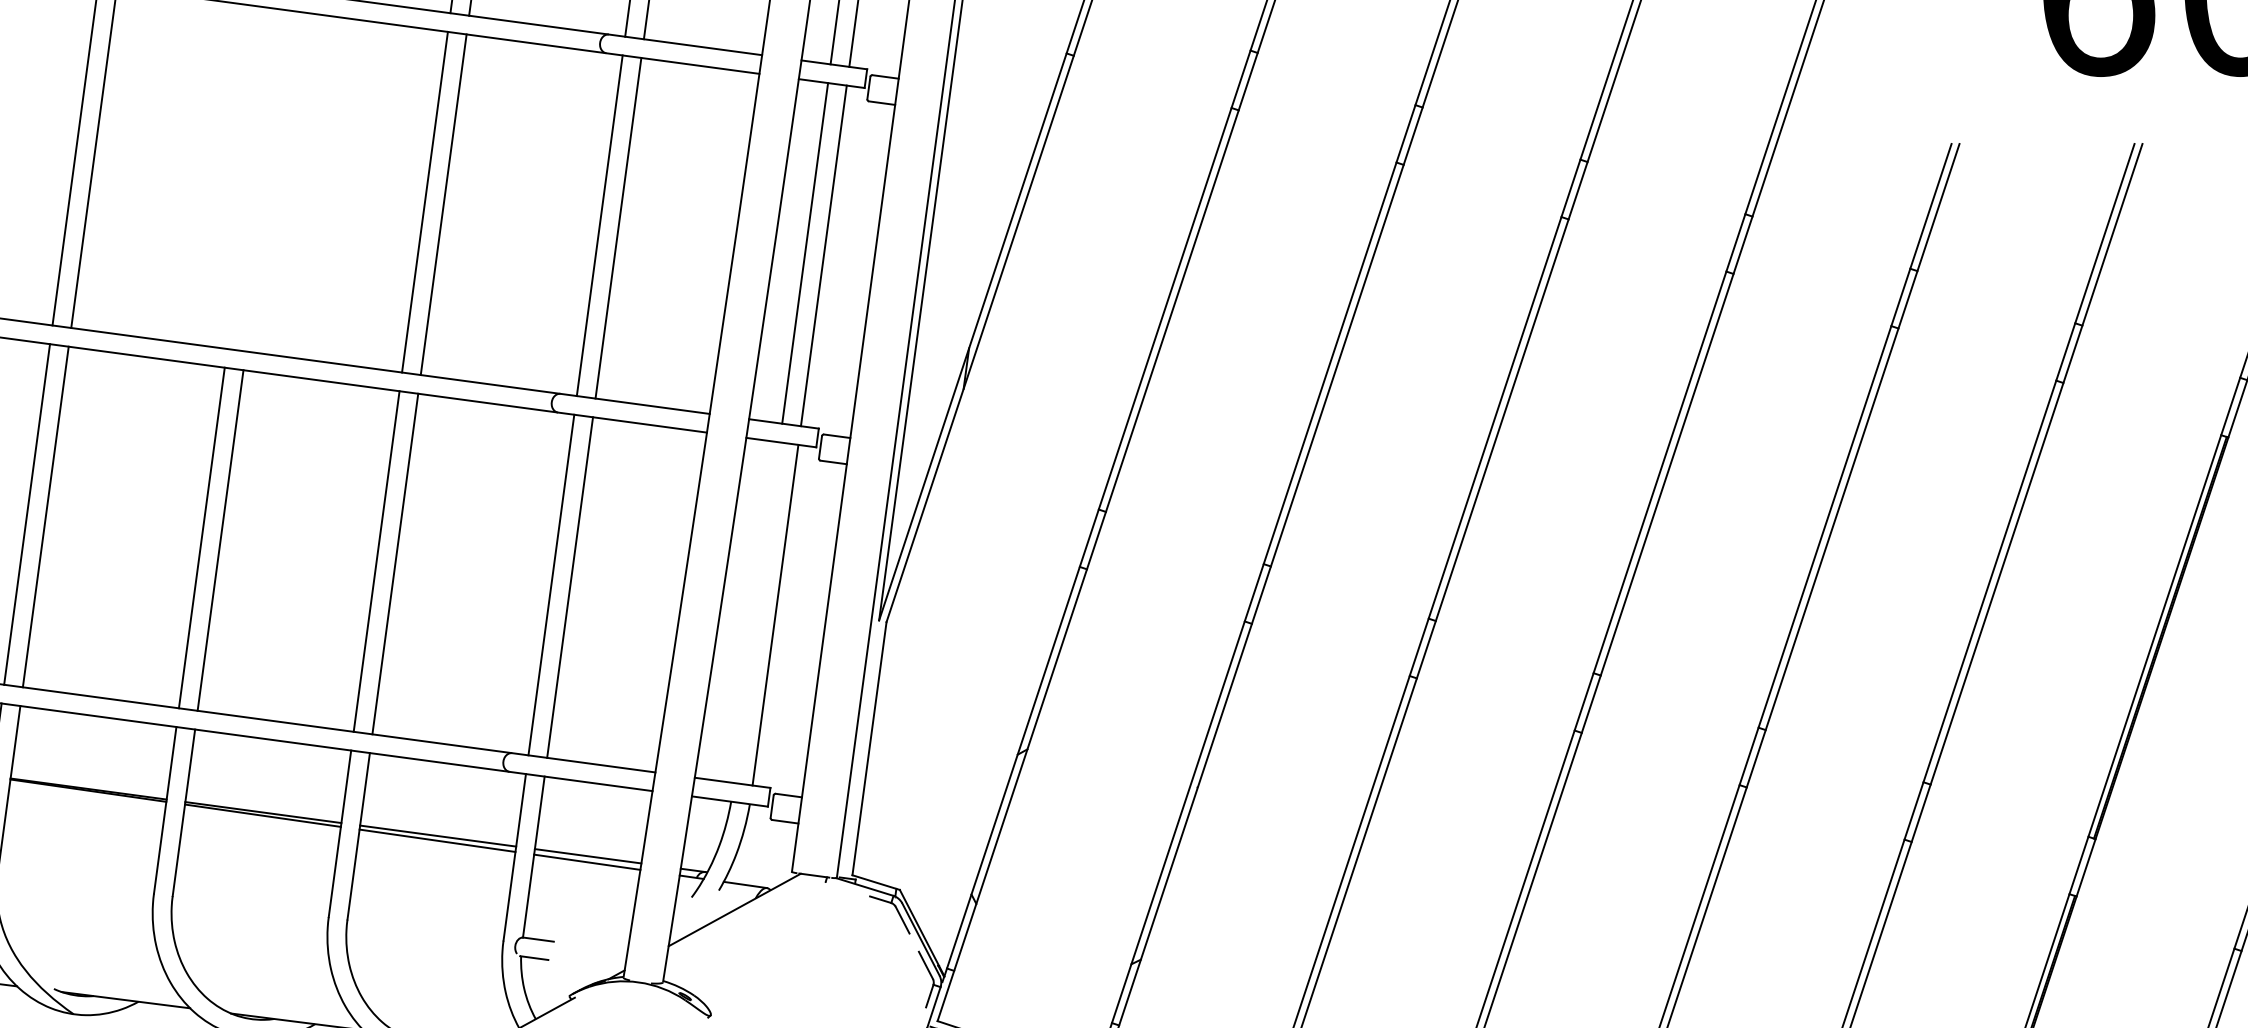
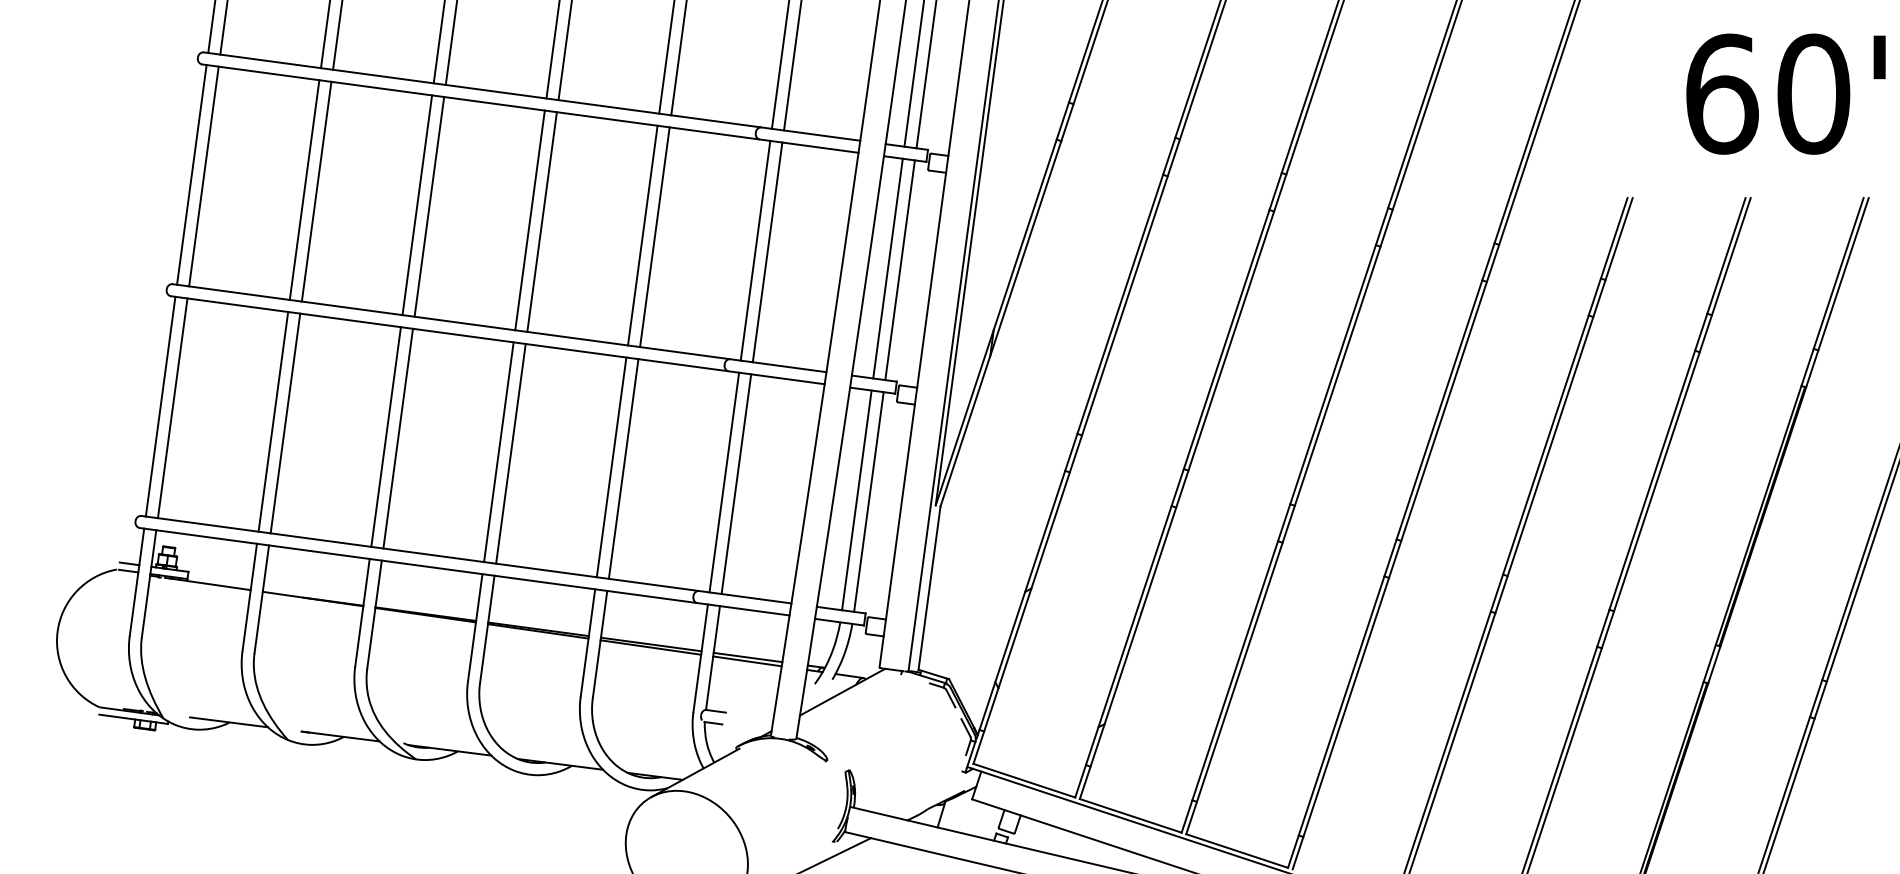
line: (249, 178) -> (529, 220), added
line: (267, 180) -> (541, 221), added
line: (756, 612) -> (856, 500), added

